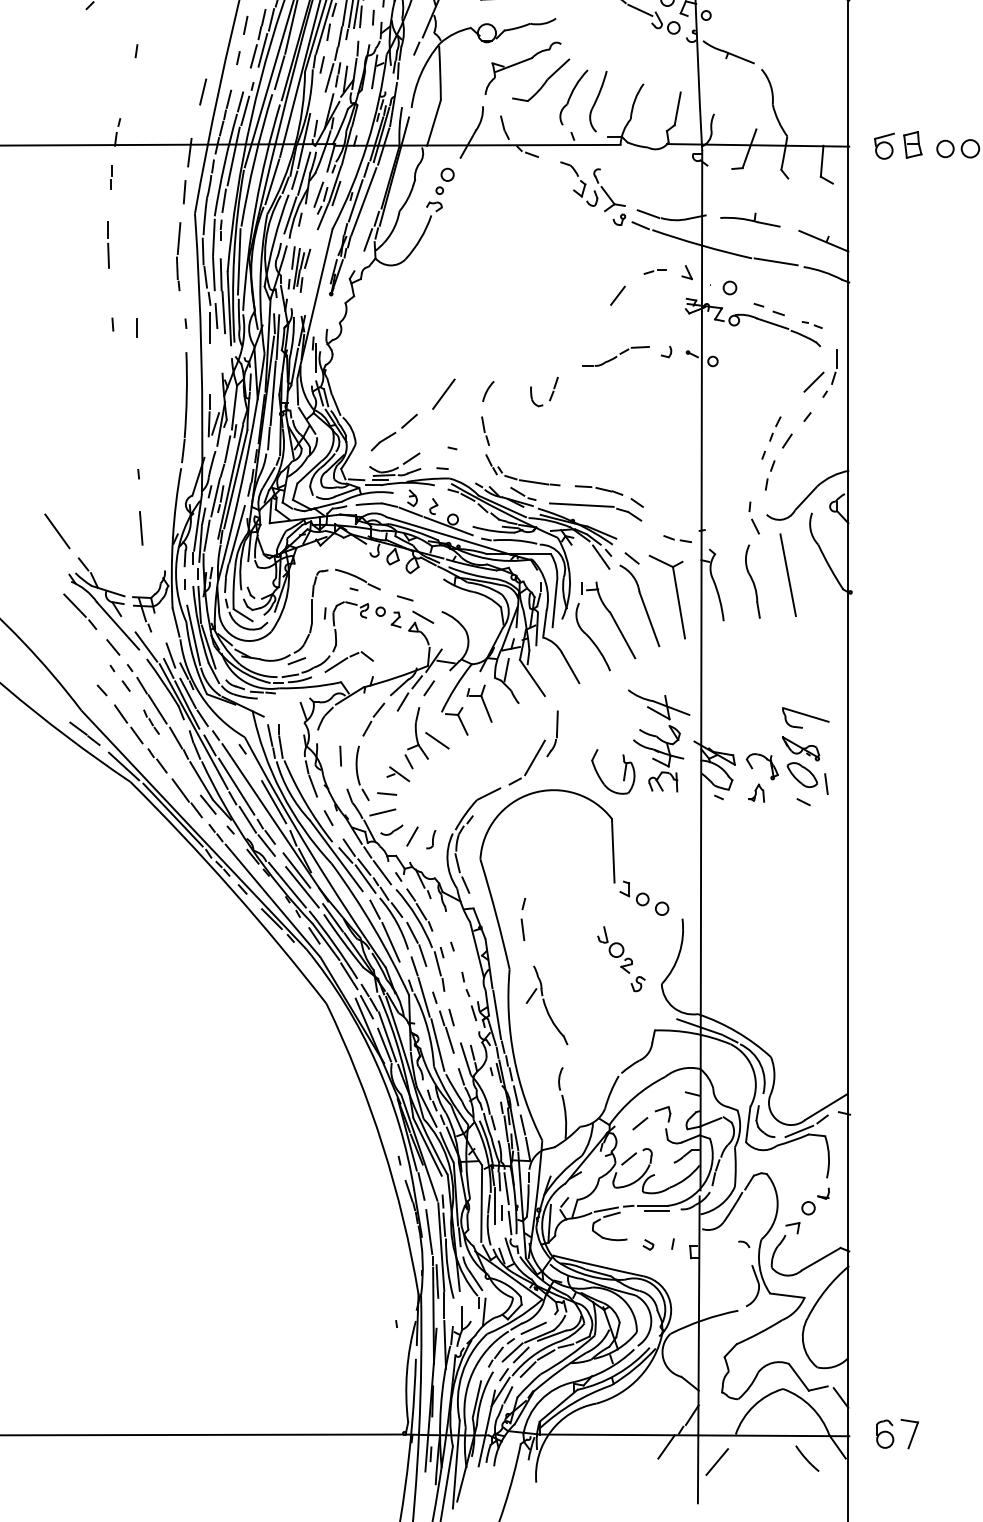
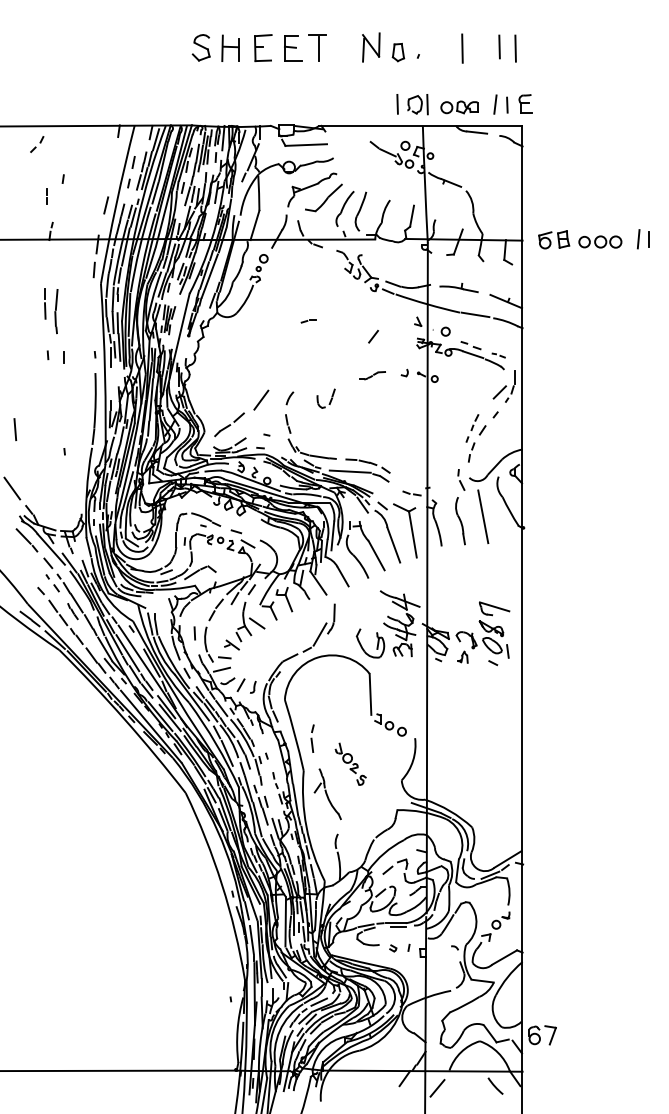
line: (110, 175) -> (46, 195), moved
part: (178, 256) -> (56, 311), moved
line: (655, 272) -> (308, 321), moved
part: (616, 355) -> (372, 375), size x0.6
line: (141, 528) -> (15, 429), moved
part: (620, 957) -> (350, 763), moved
part: (897, 1434) -> (542, 1035), moved

